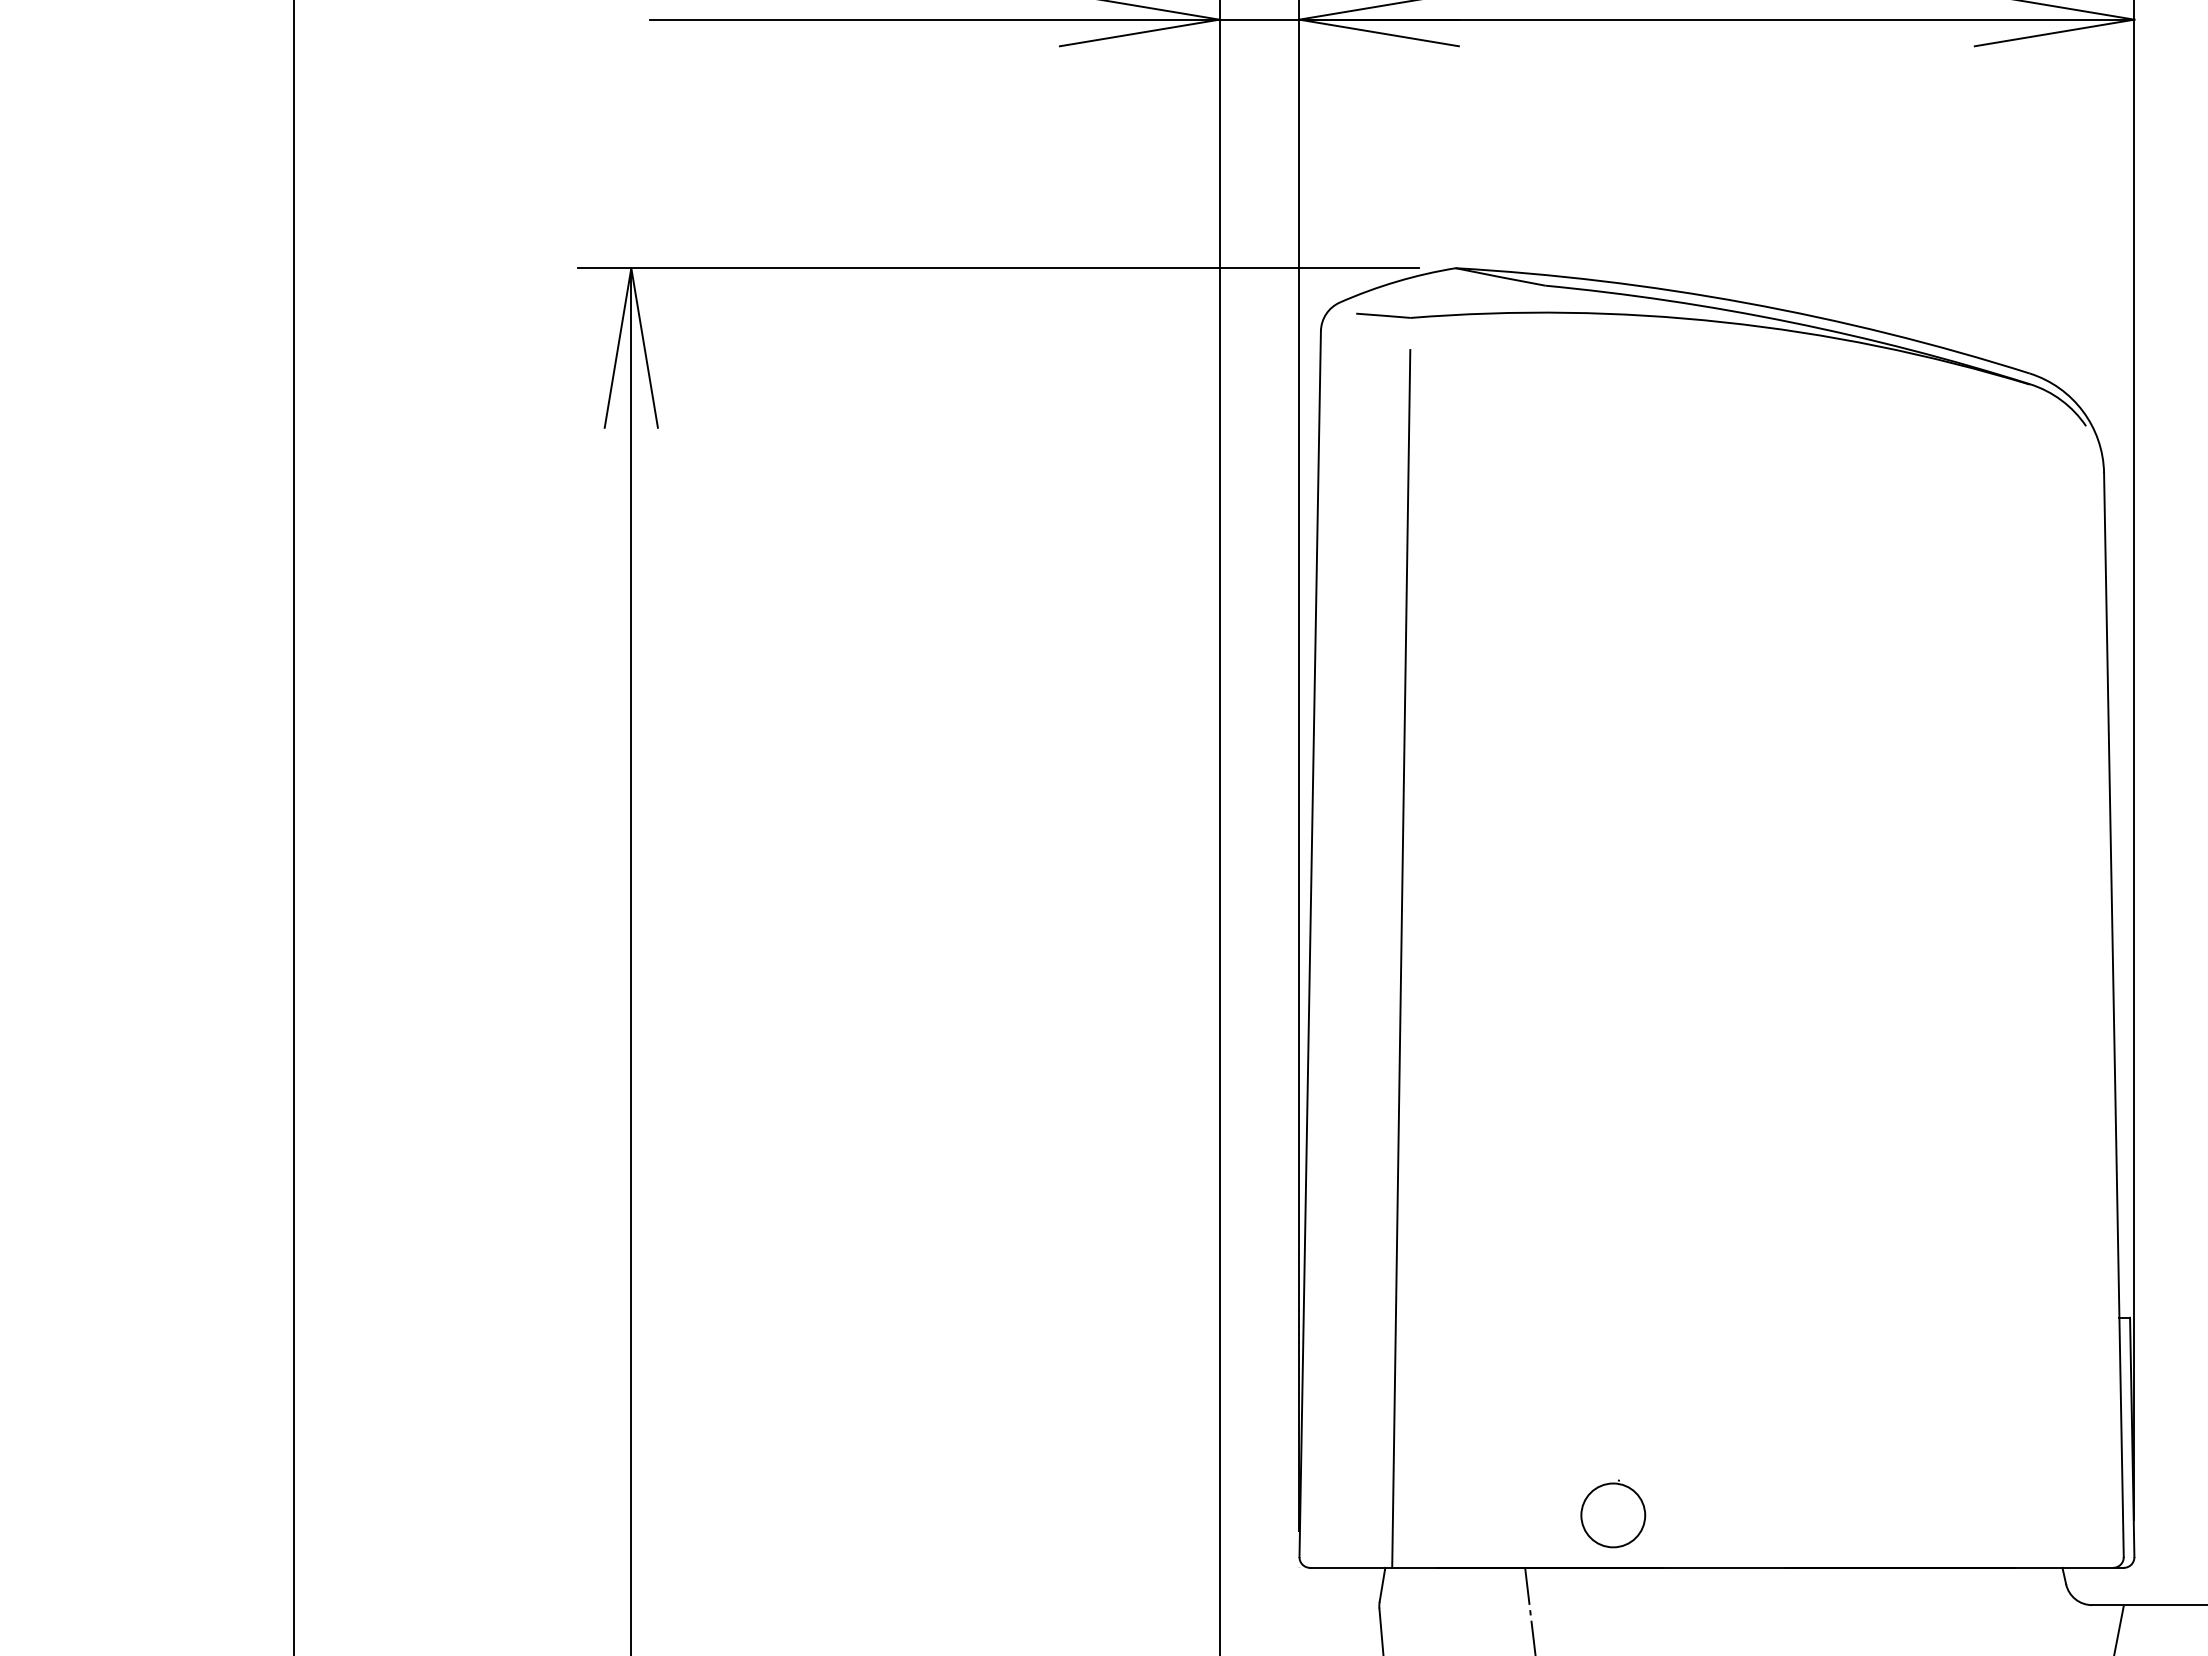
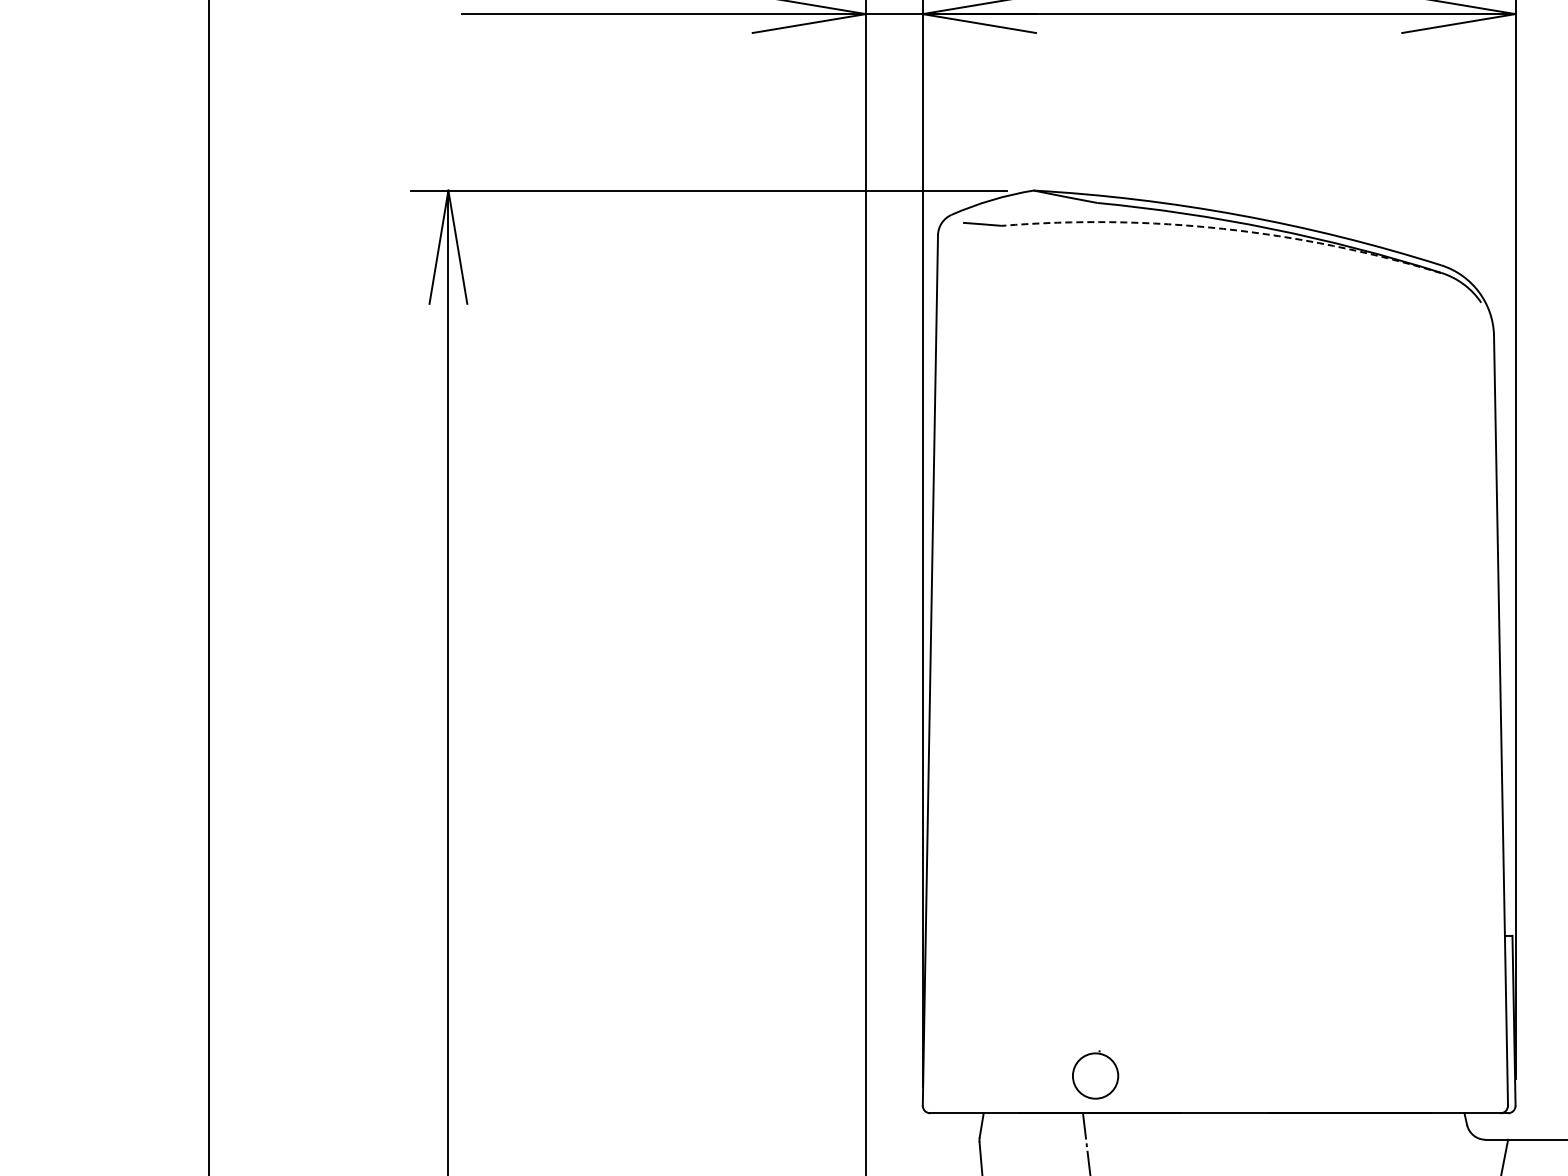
arc: (1723, 321) -> (1223, 228), solid -> dashed
line: (1400, 958) -> (994, 680), removed
part: (1613, 1513) -> (1095, 1074), moved

